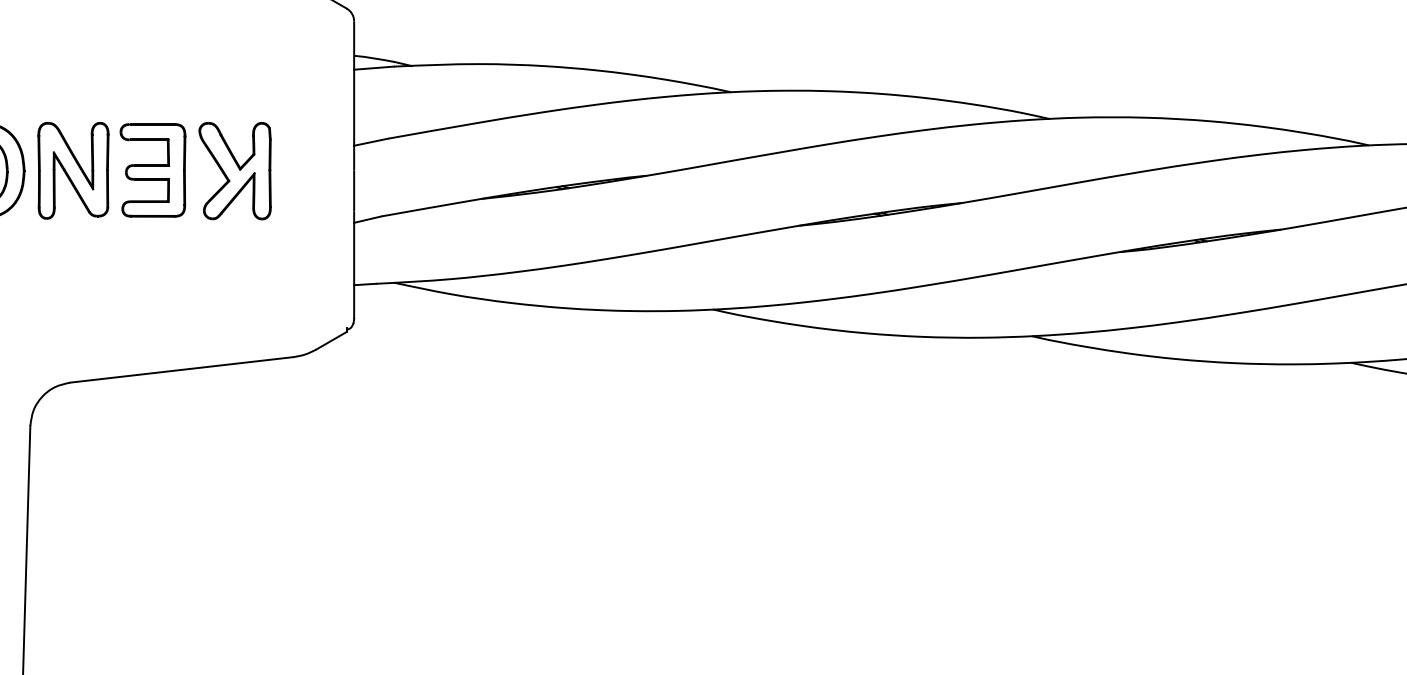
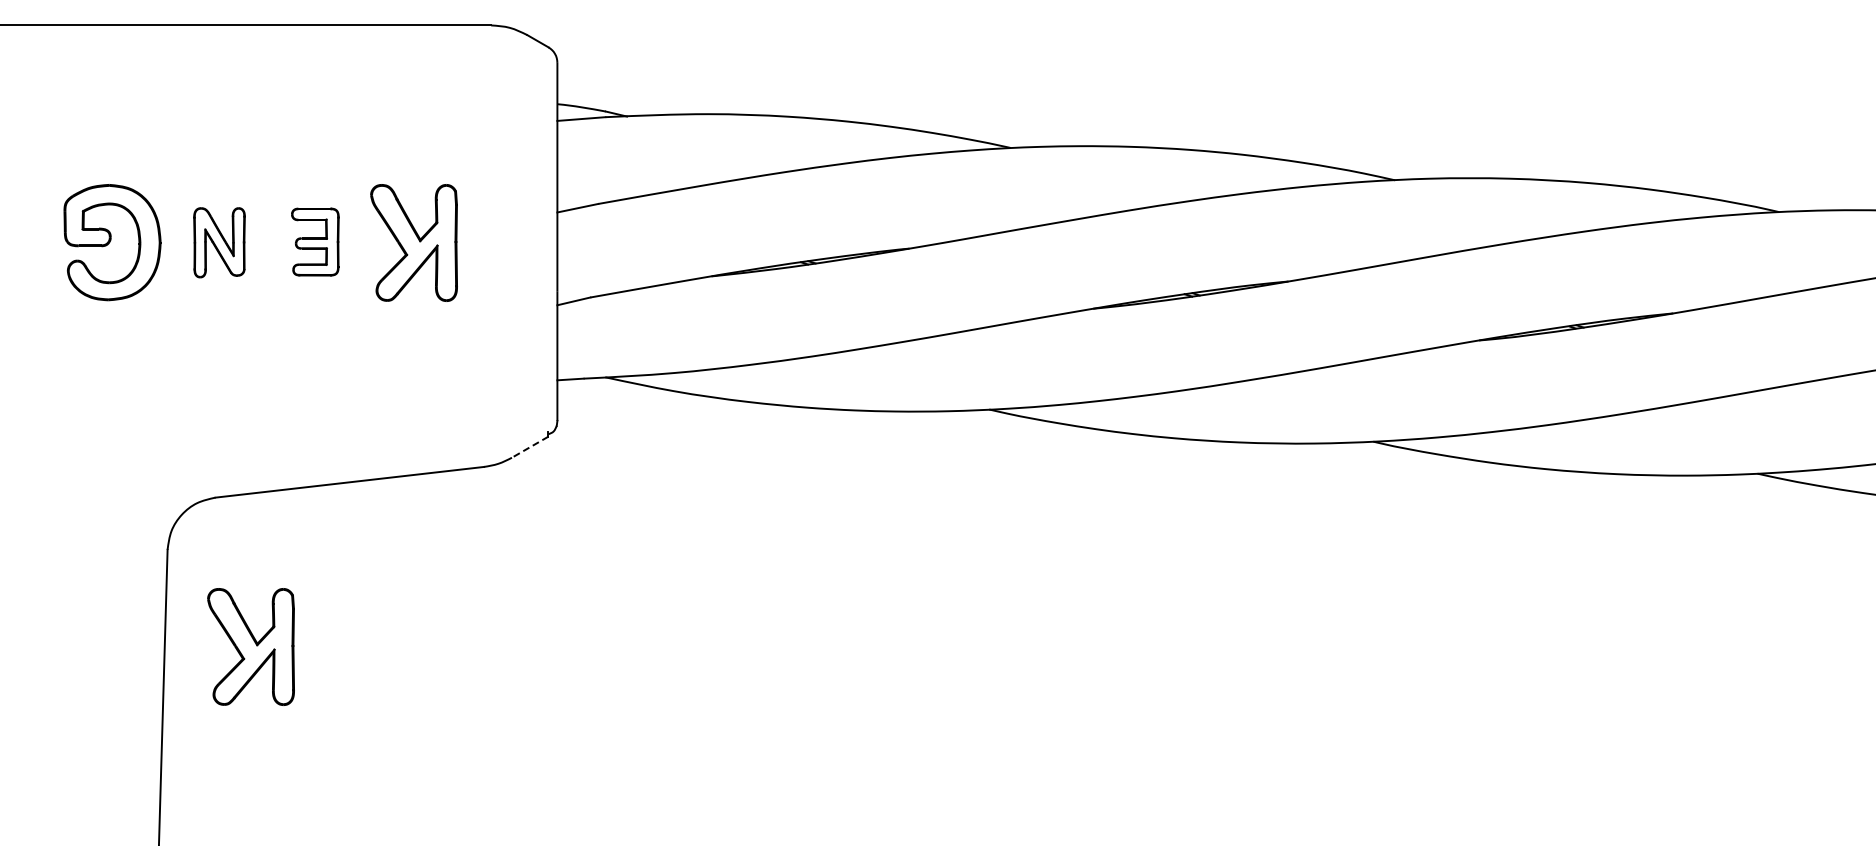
part: (153, 169) -> (315, 241), size x0.6
part: (73, 170) -> (219, 242), size x0.6
line: (330, 341) -> (529, 447), solid -> dashed
part: (99, 506) -> (250, 646), added

